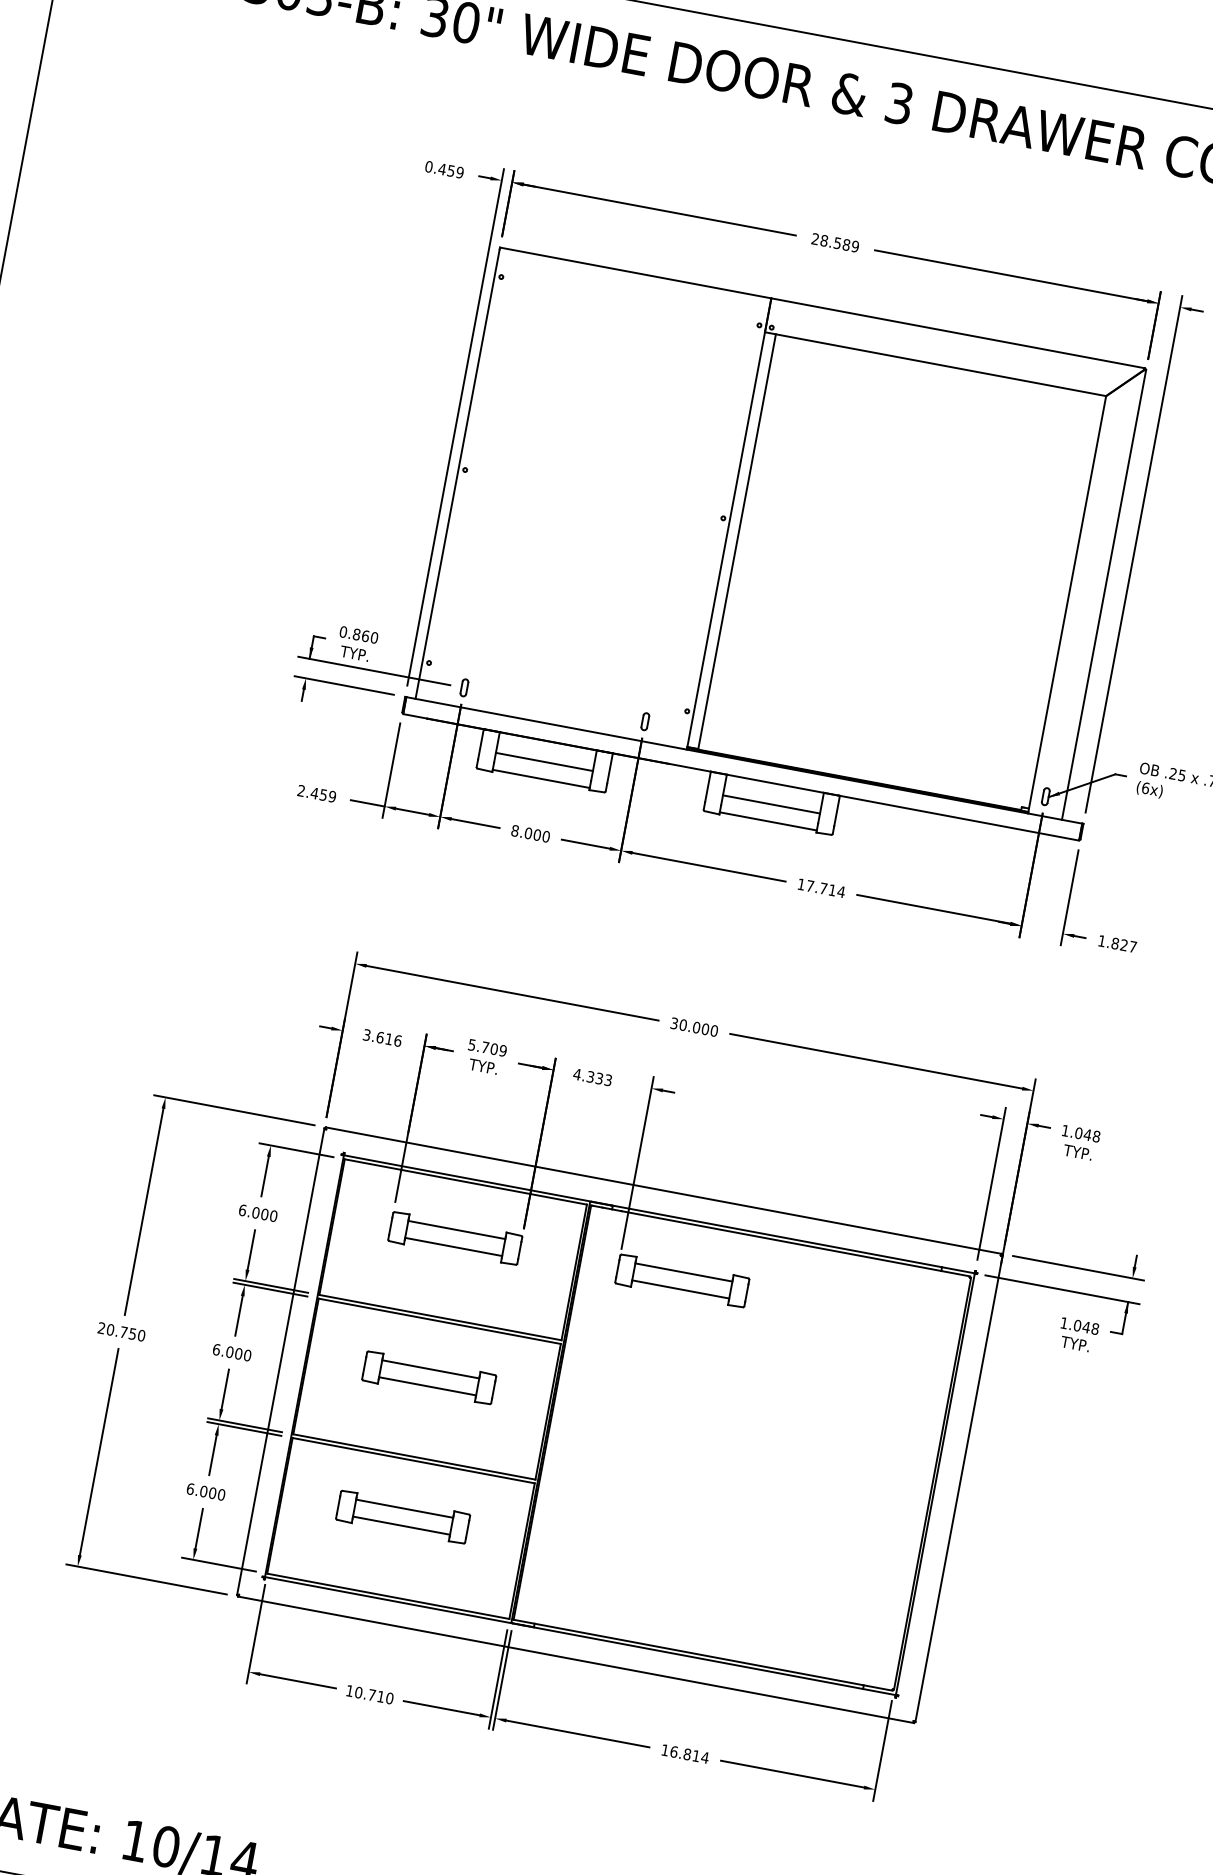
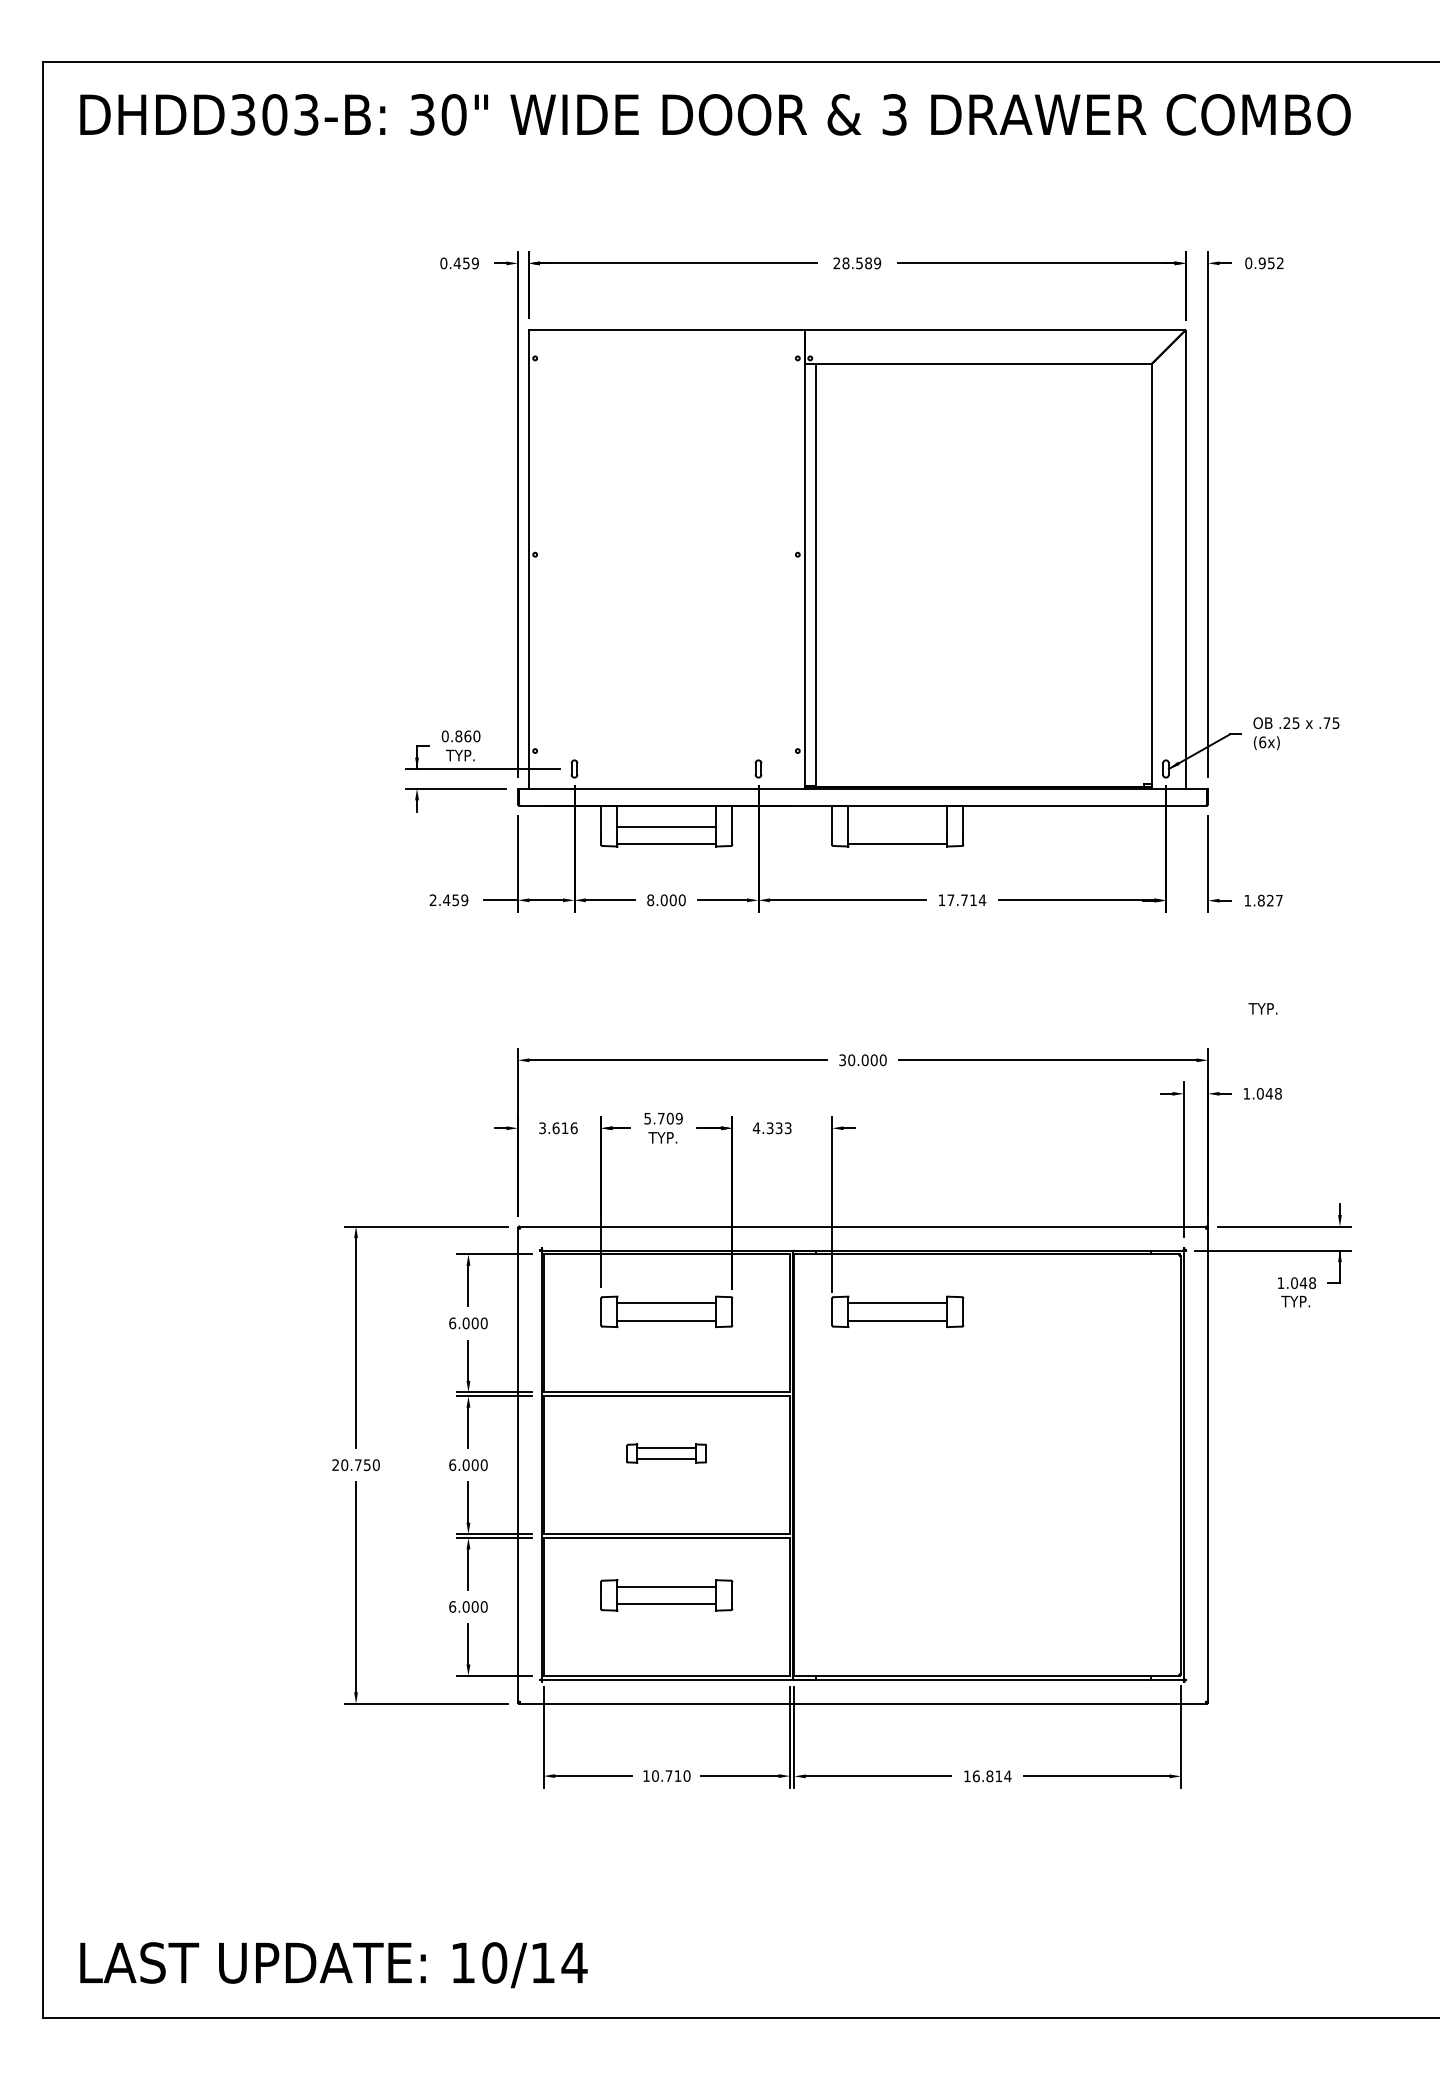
line: (771, 804) -> (897, 827), removed
text: (1077, 1152) -> (1262, 1008), moved
part: (428, 1377) -> (666, 1453), size x0.6

